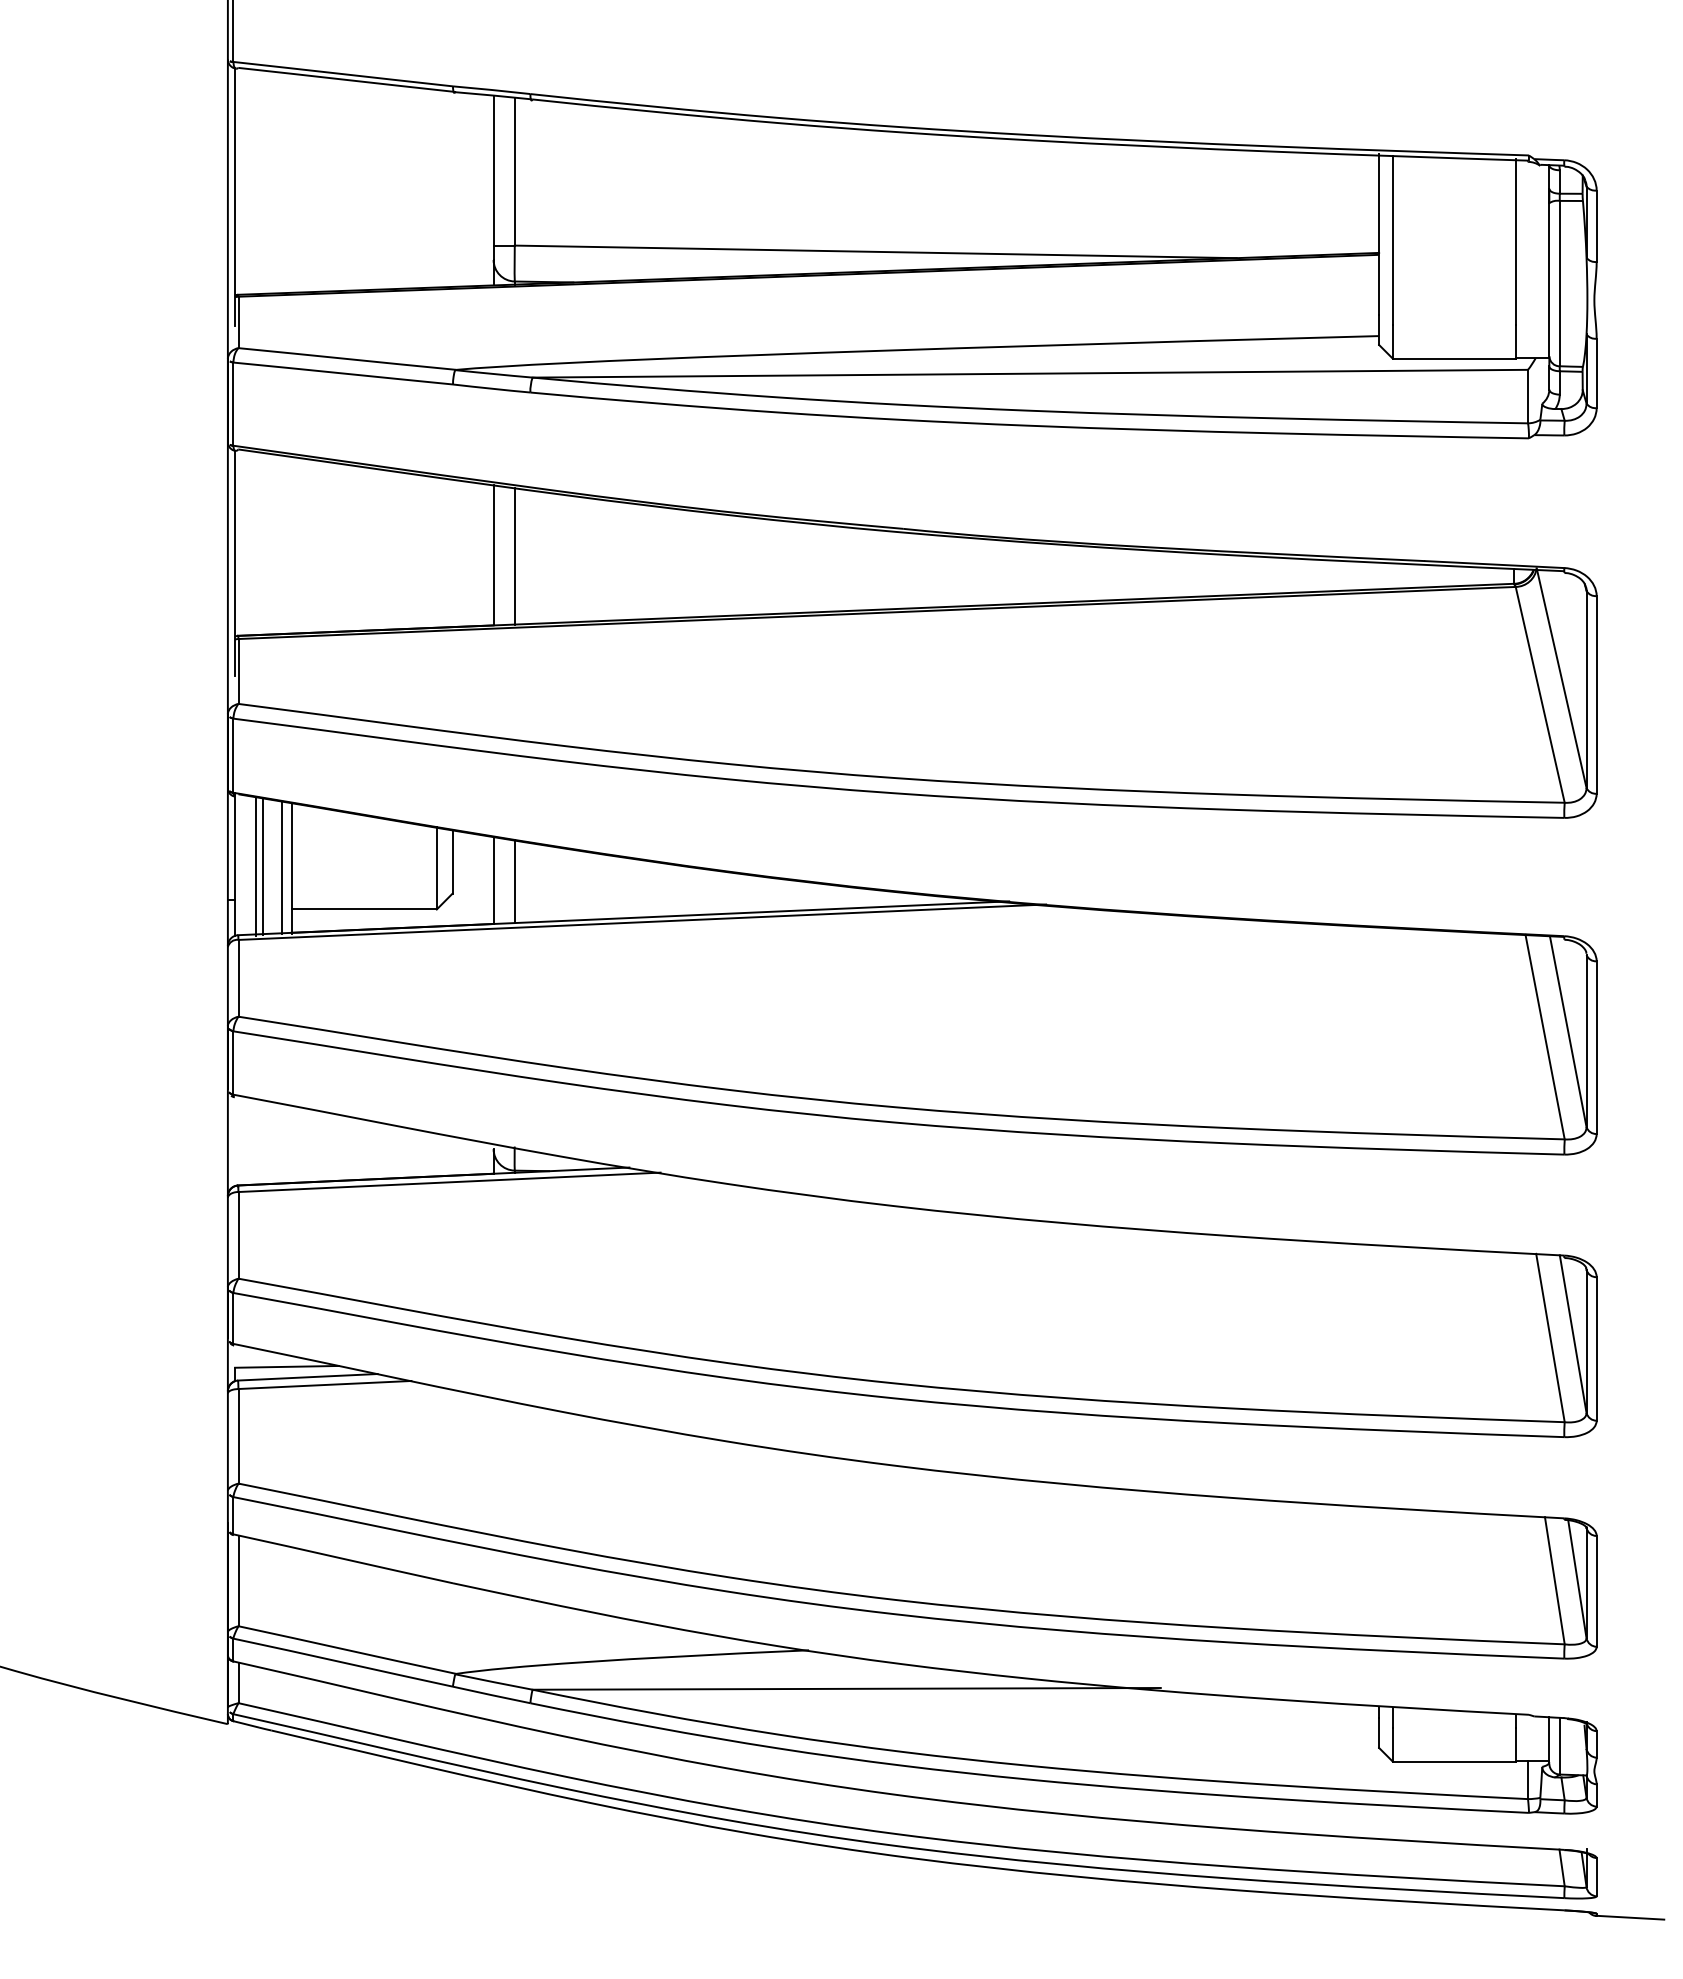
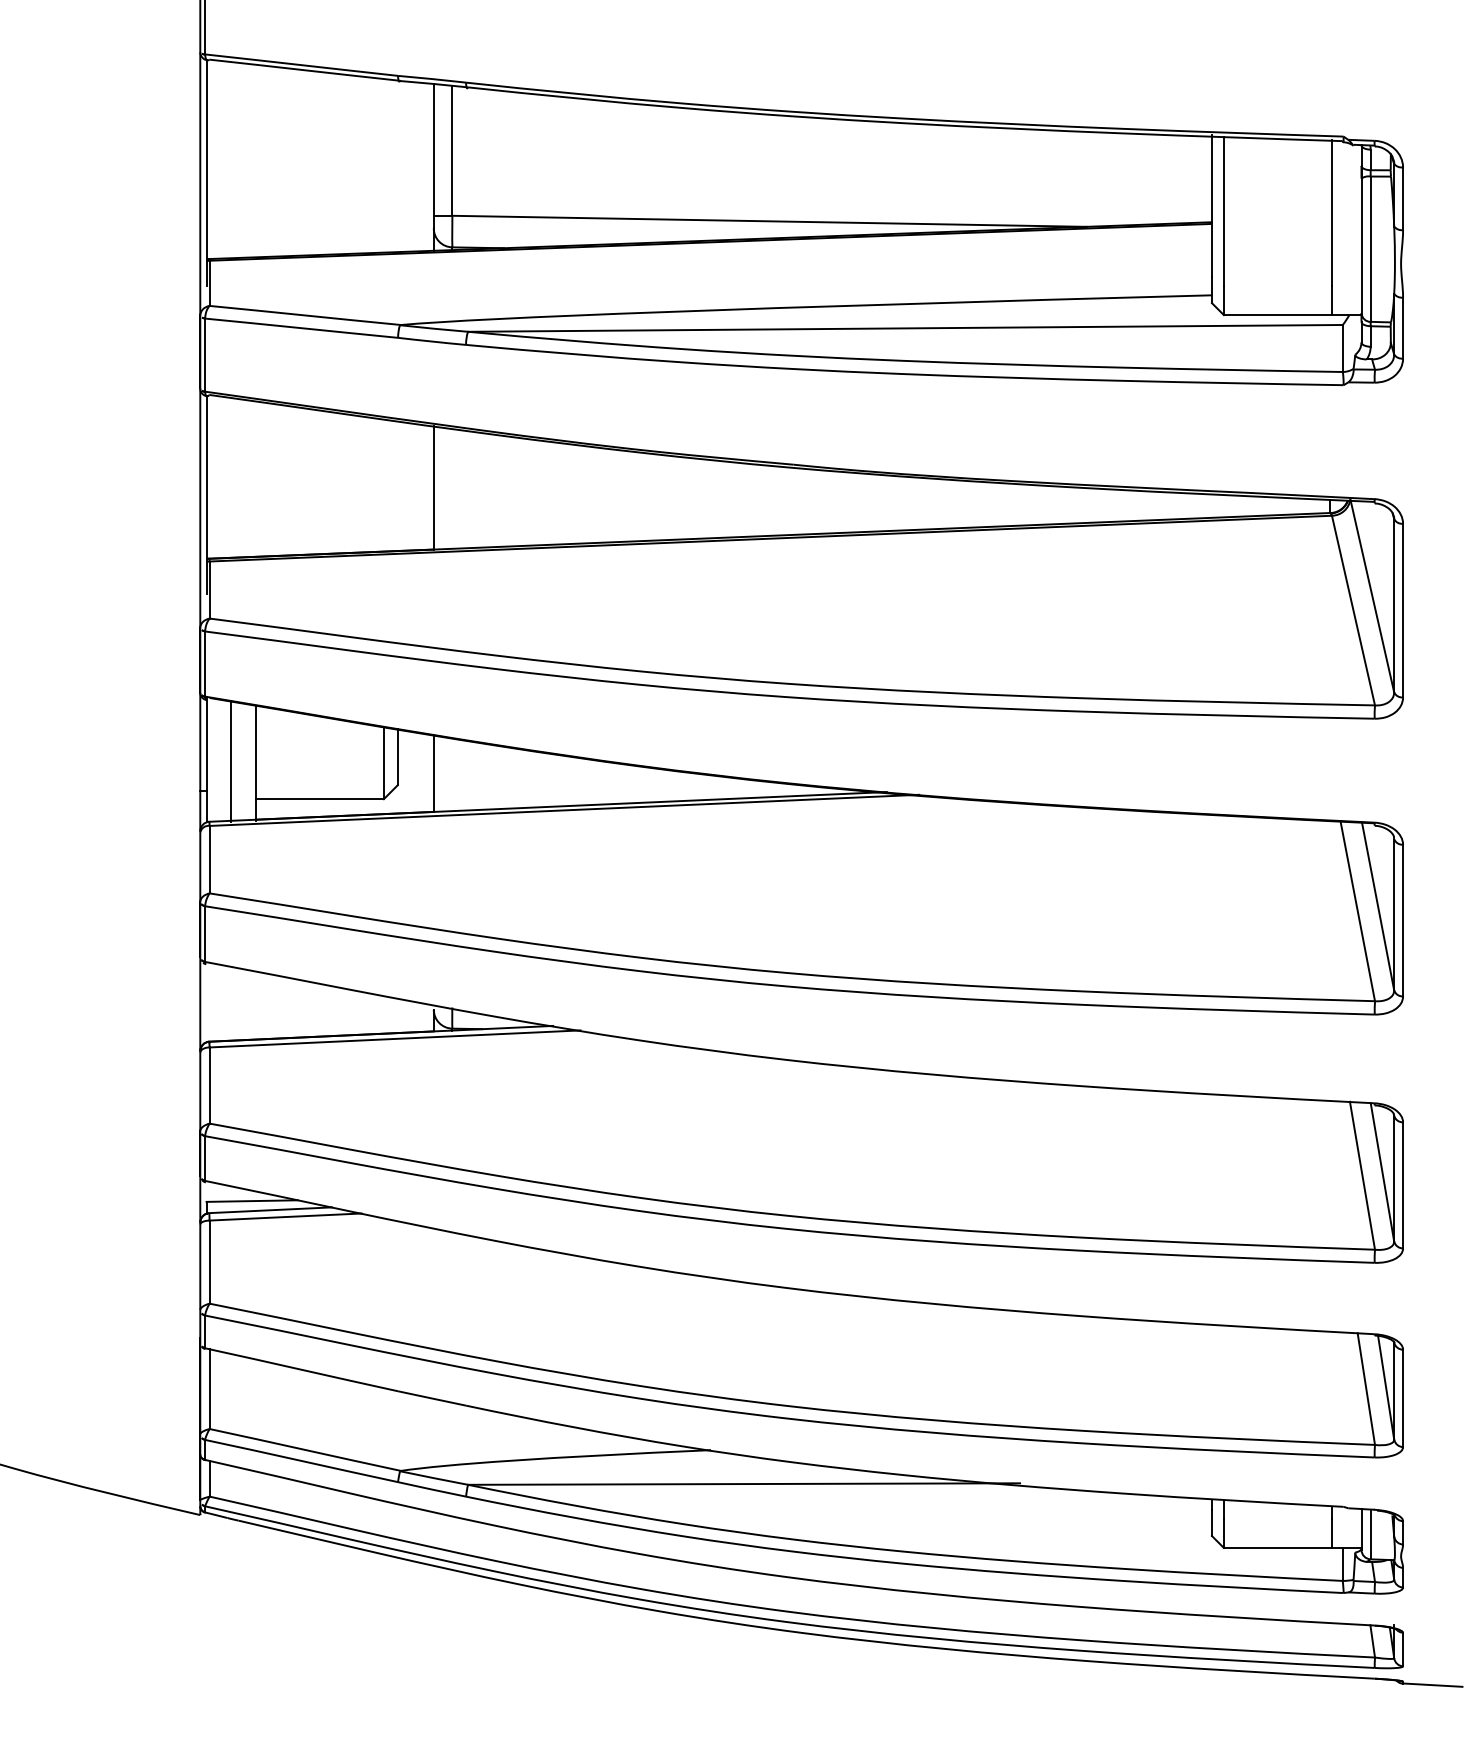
line: (514, 555) -> (452, 488), removed
line: (256, 865) -> (225, 760), removed
line: (282, 867) -> (248, 762), removed
line: (514, 881) -> (452, 774), removed

